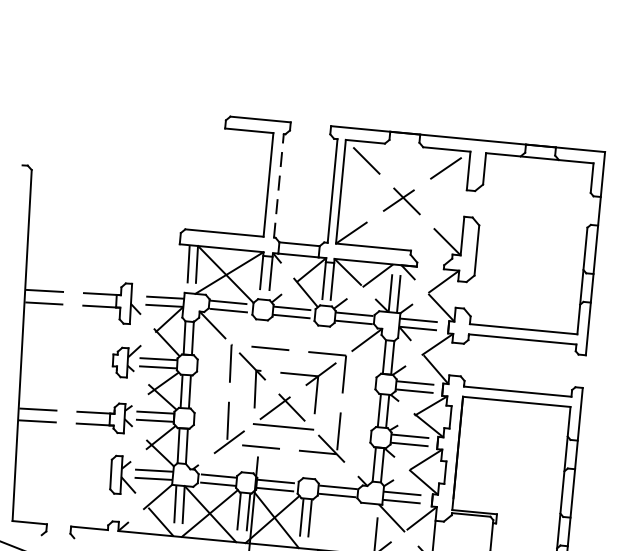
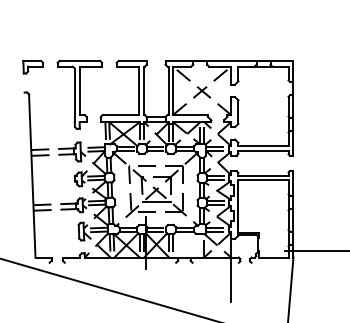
part: (46, 111) -> (33, 66), added
part: (139, 180) -> (79, 94), added
line: (279, 185) -> (144, 90), dashed -> solid

